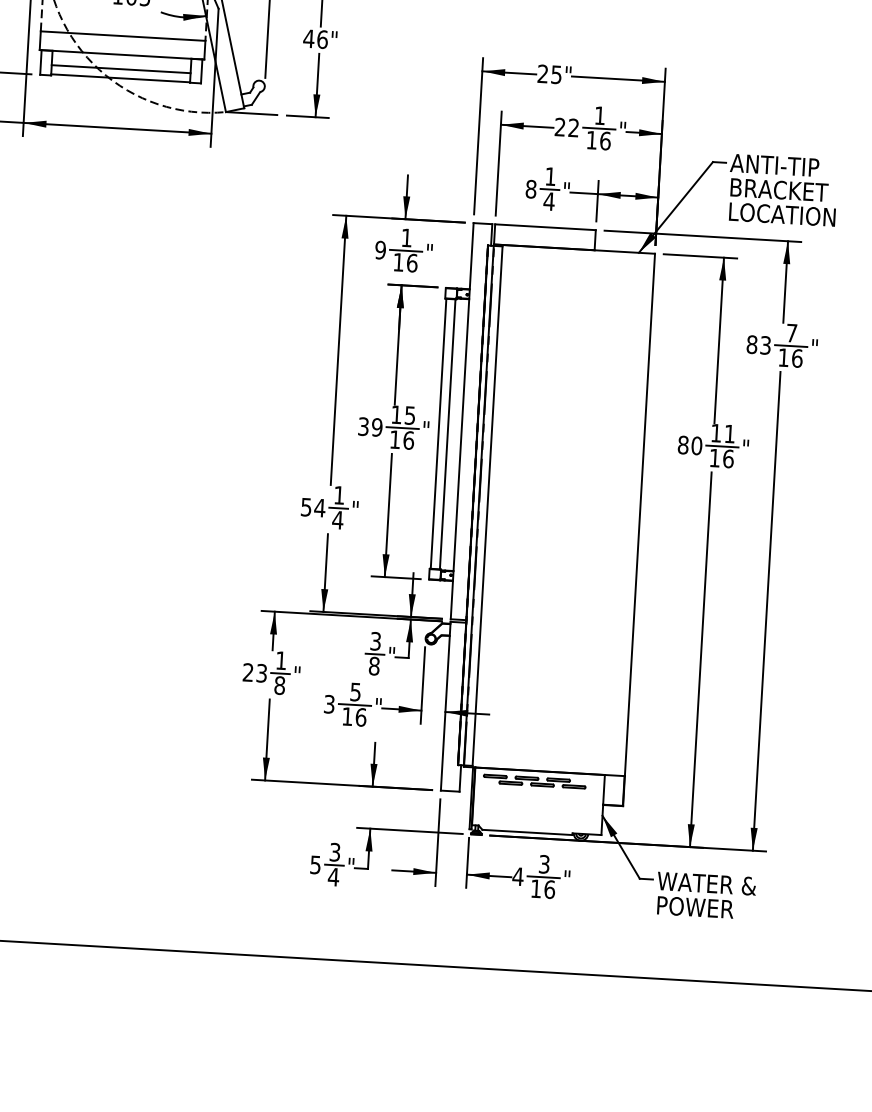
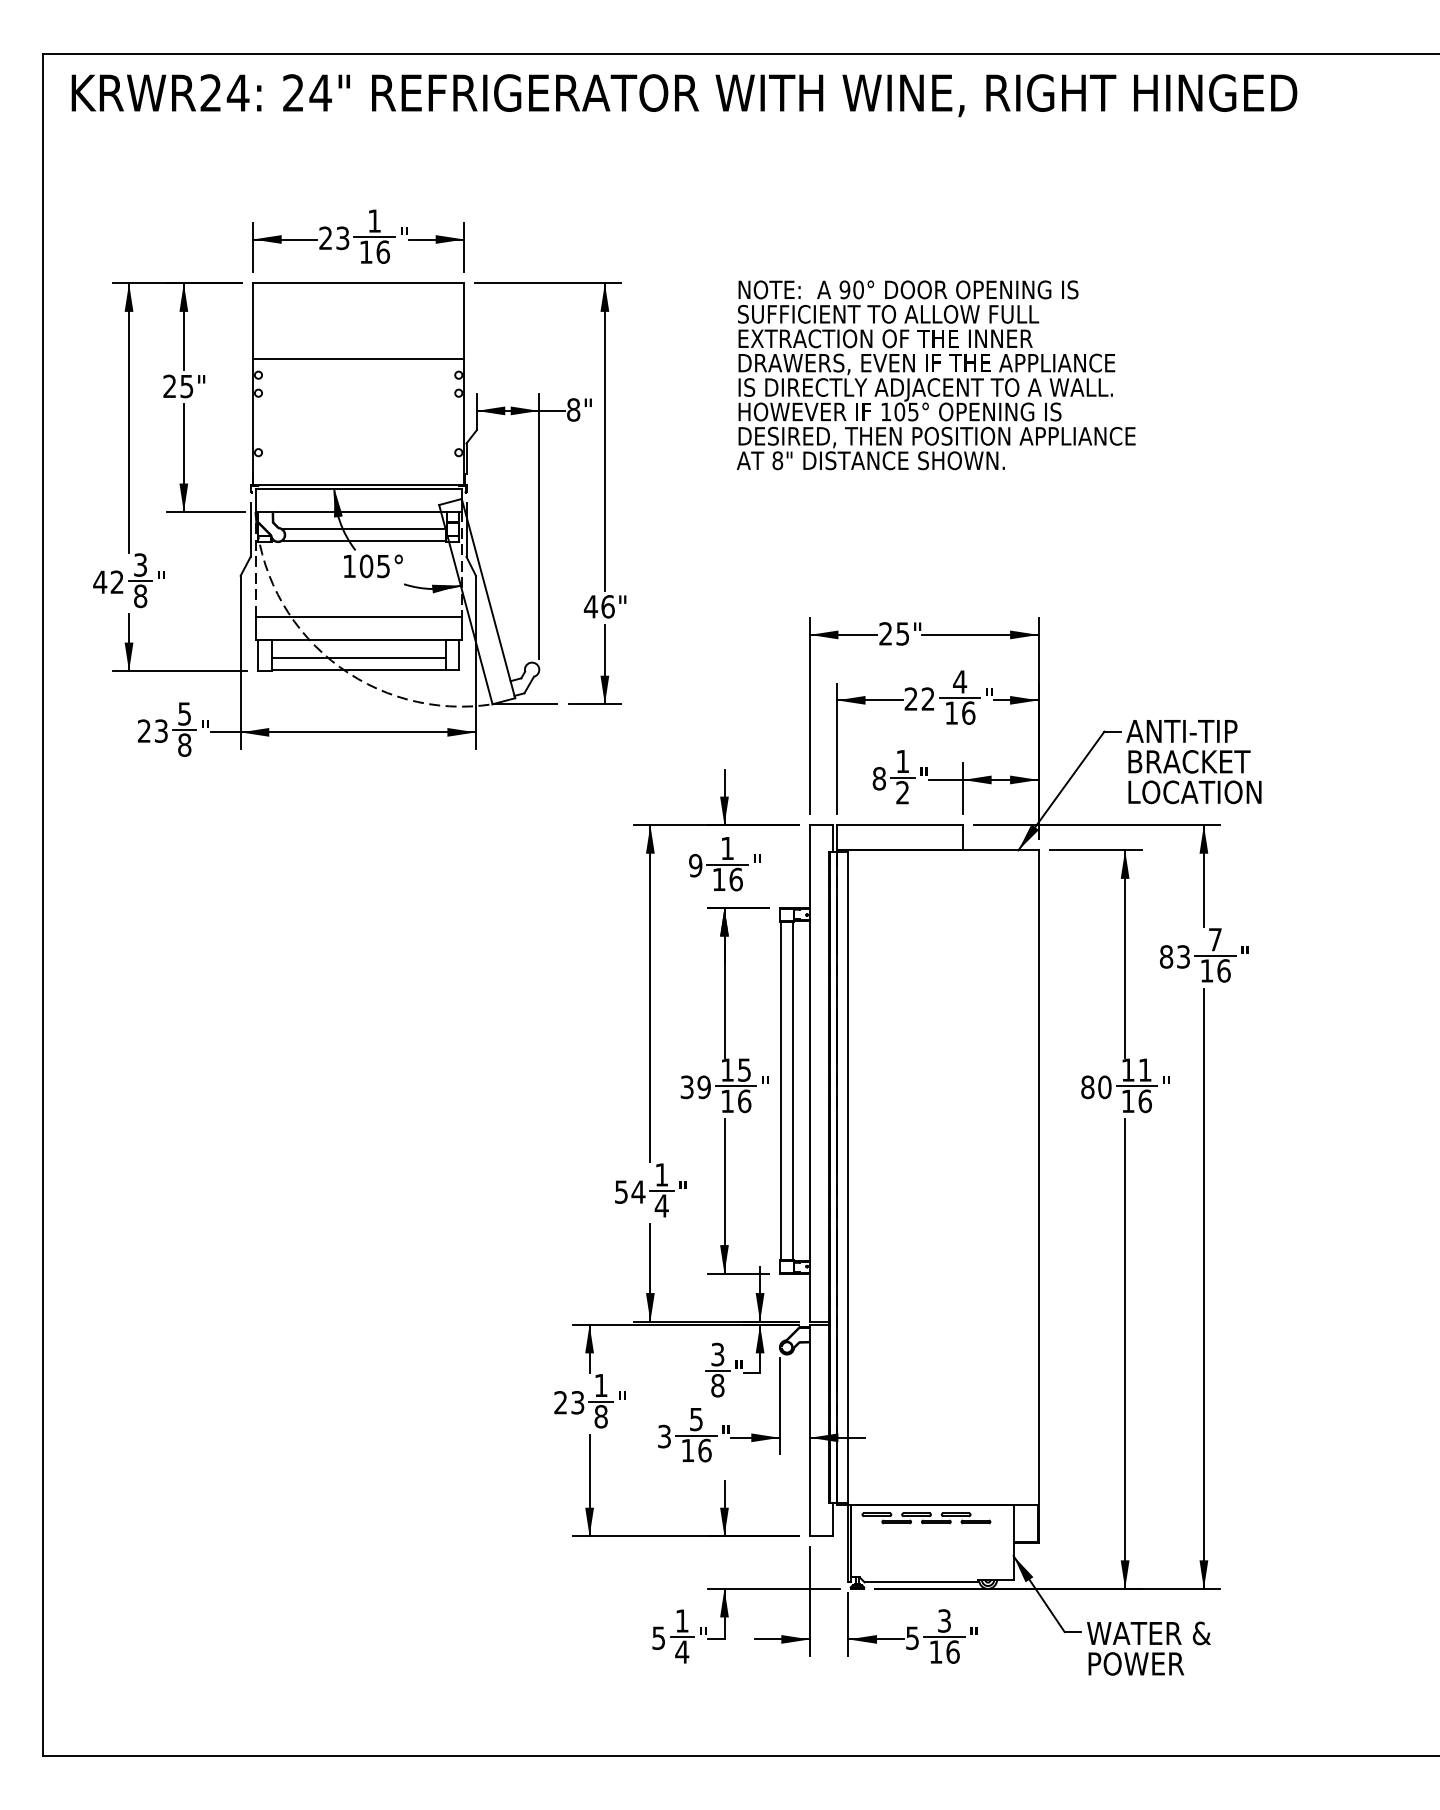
text: (600, 115) -> (960, 681), 1 -> 4
text: (549, 201) -> (902, 792), 4 -> 2
text: (334, 851) -> (681, 1620), 3 -> 1
text: (518, 876) -> (912, 1637), 4 -> 5

